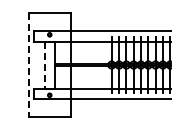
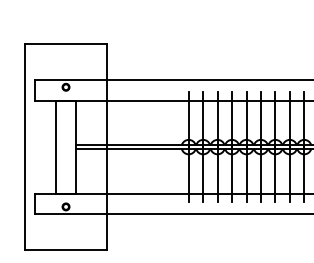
line: (28, 65) -> (23, 147), dashed -> solid
line: (44, 65) -> (55, 147), dashed -> solid

